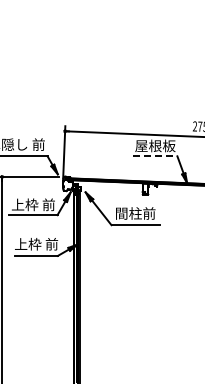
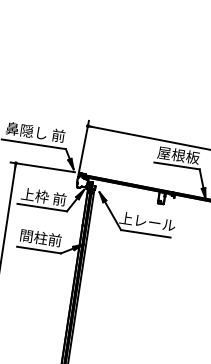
line: (155, 156) -> (177, 166), dashed -> solid
text: (135, 213) -> (147, 221), 間柱前 -> 上レール
text: (36, 244) -> (40, 238), 上枠 前 -> 間柱前

